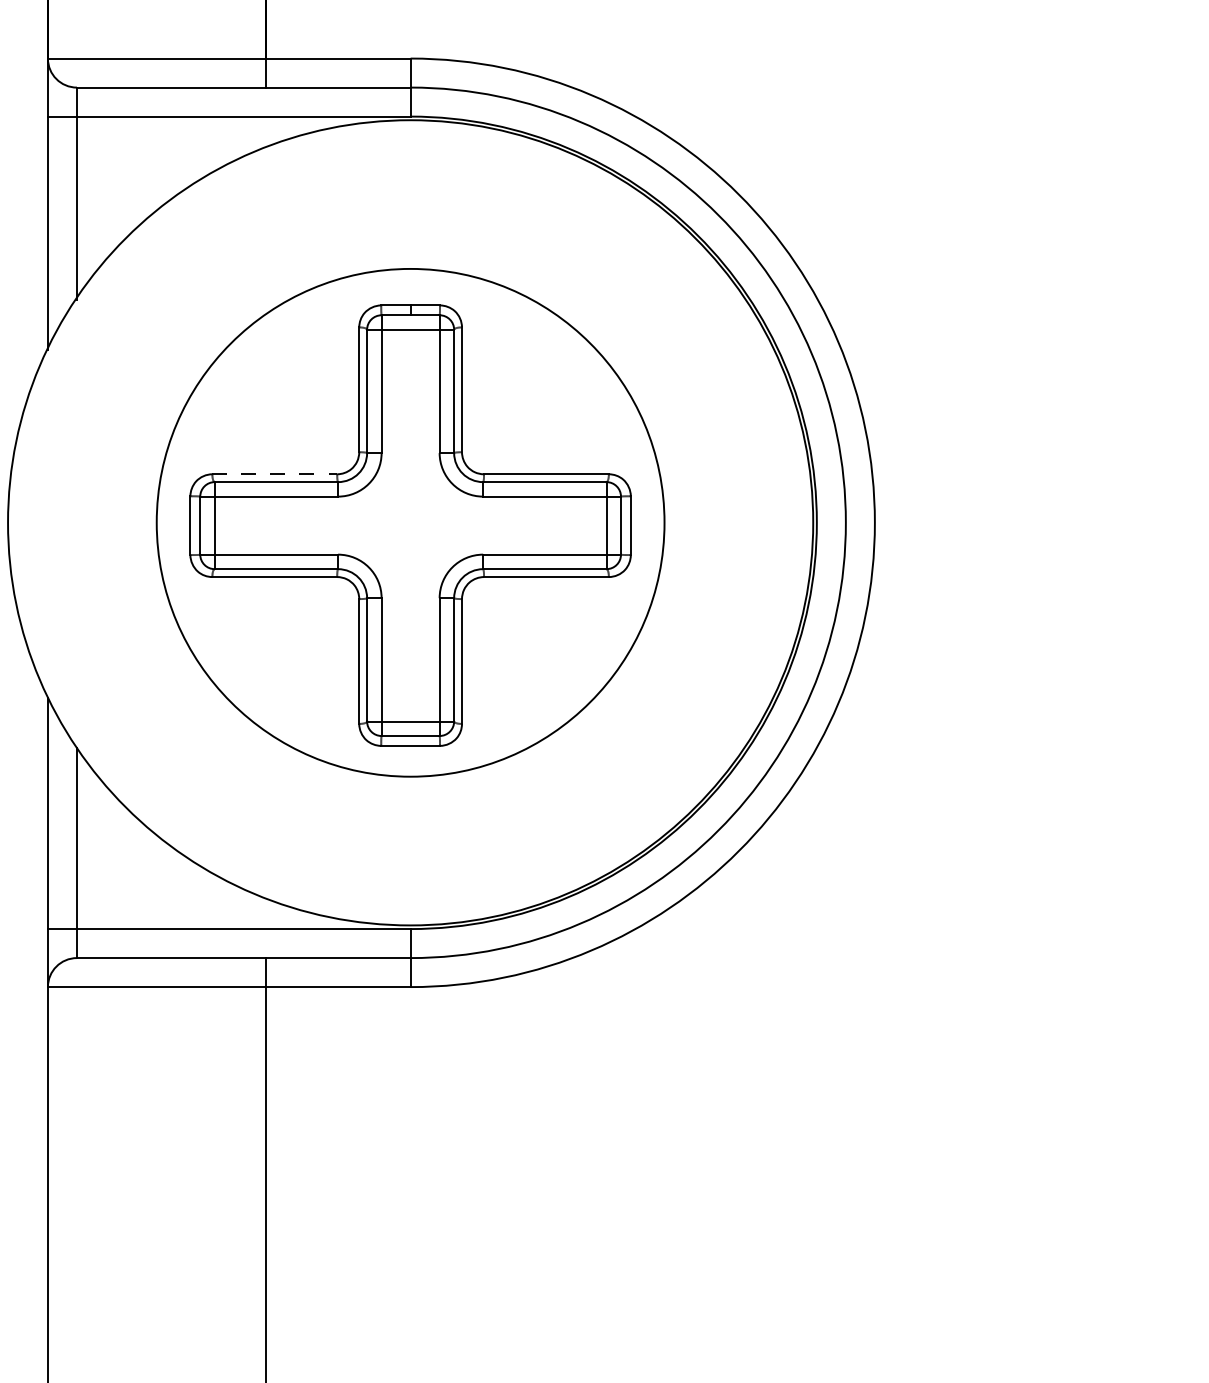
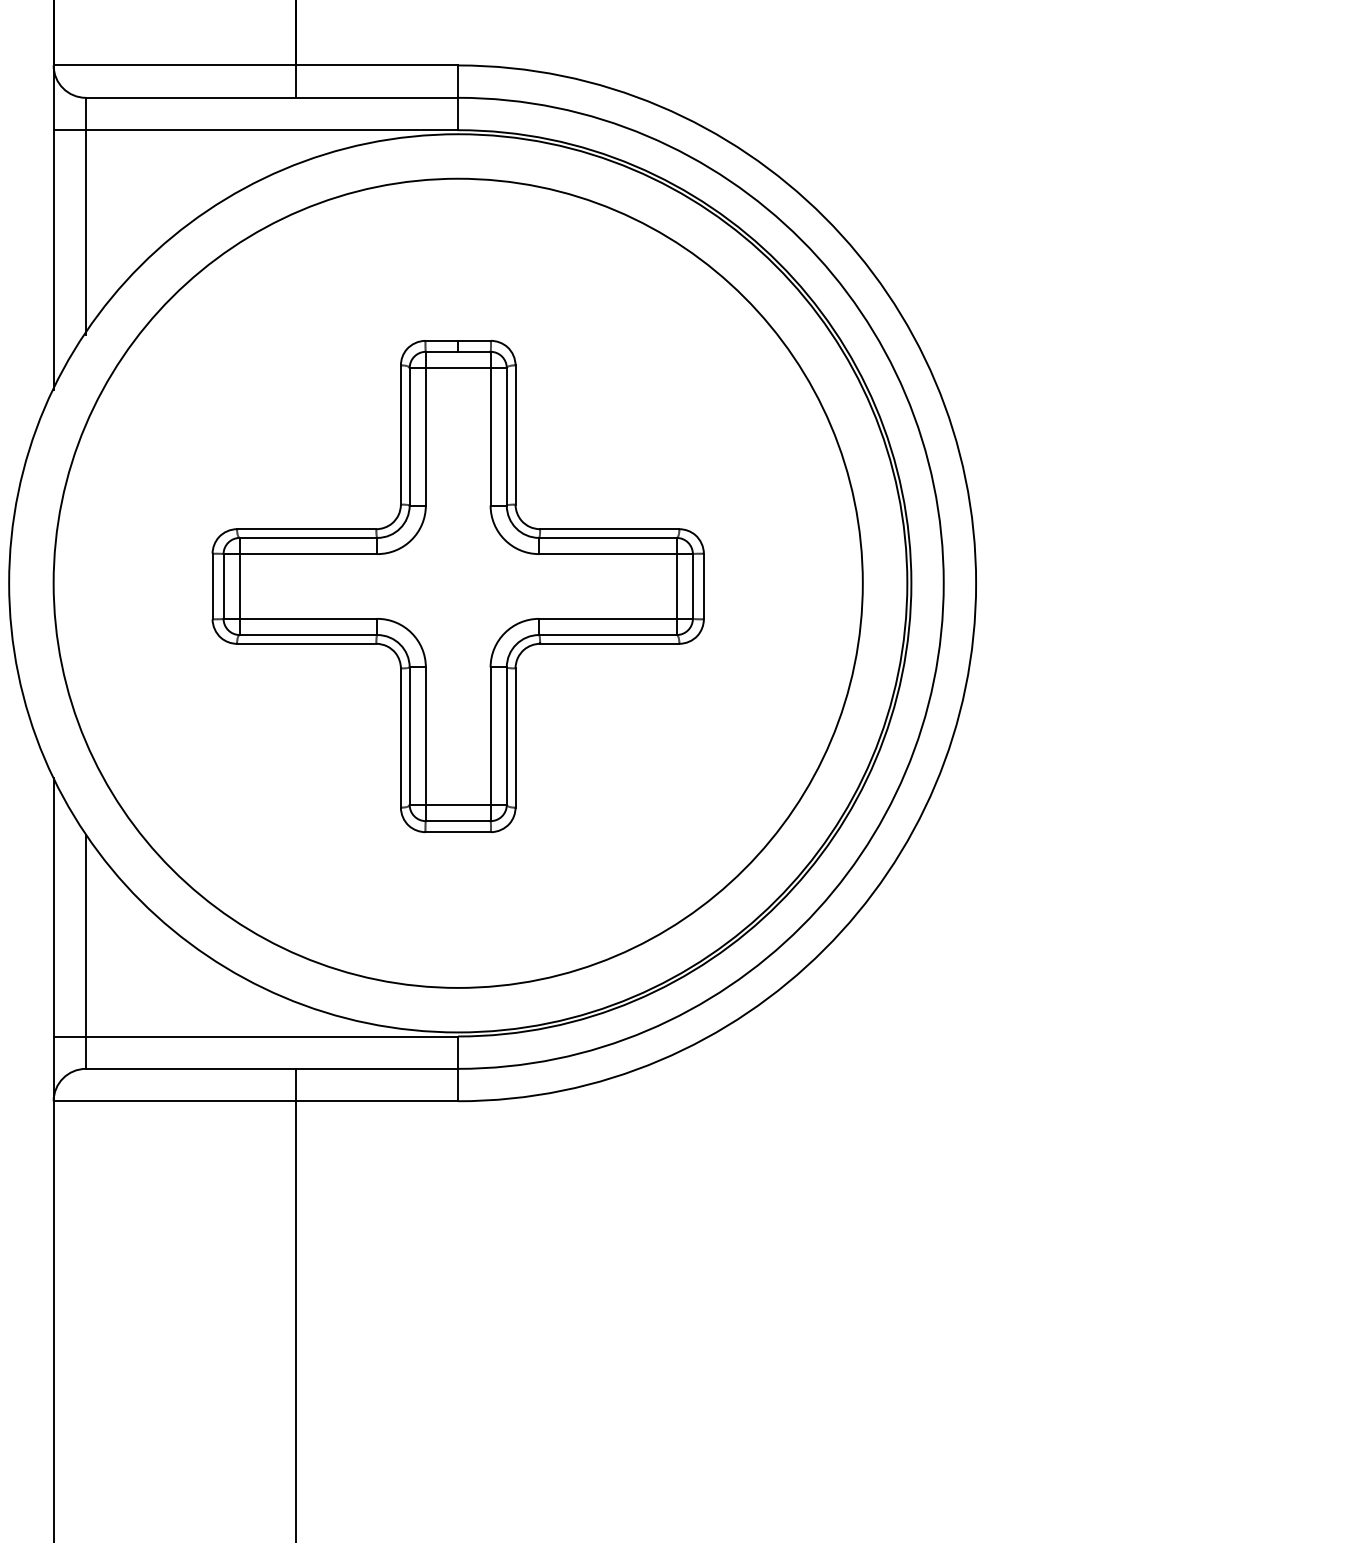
line: (275, 474) -> (307, 529), dashed -> solid
circle: (410, 522) -> (458, 582), size x1.43

